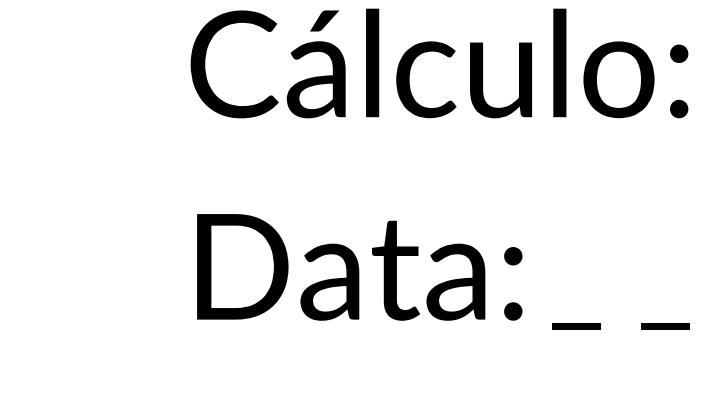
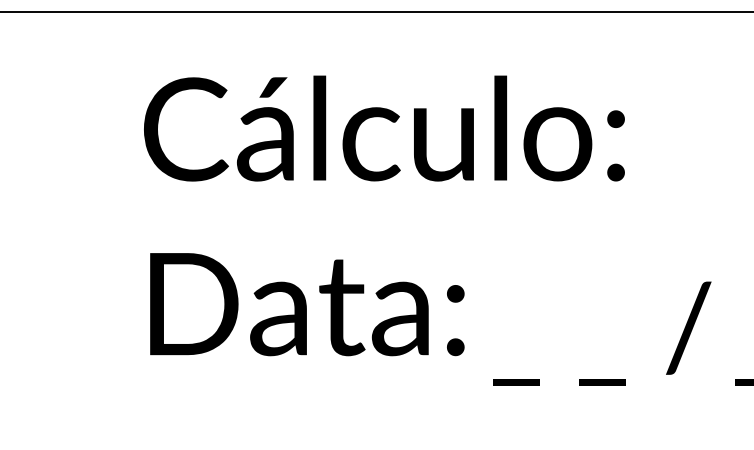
text: (359, 267) -> (307, 304), moved

